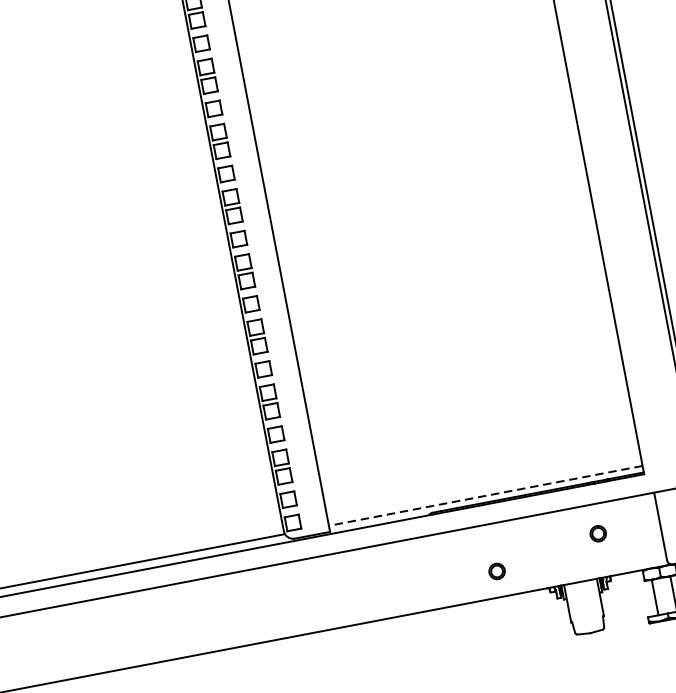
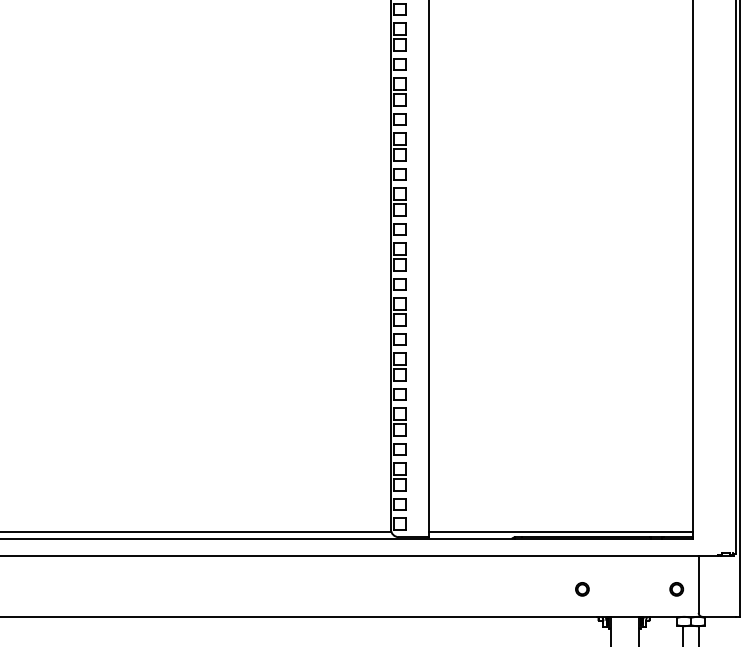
line: (485, 495) -> (560, 531), dashed -> solid
part: (598, 533) -> (676, 589), moved
circle: (497, 571) -> (582, 589), moved

